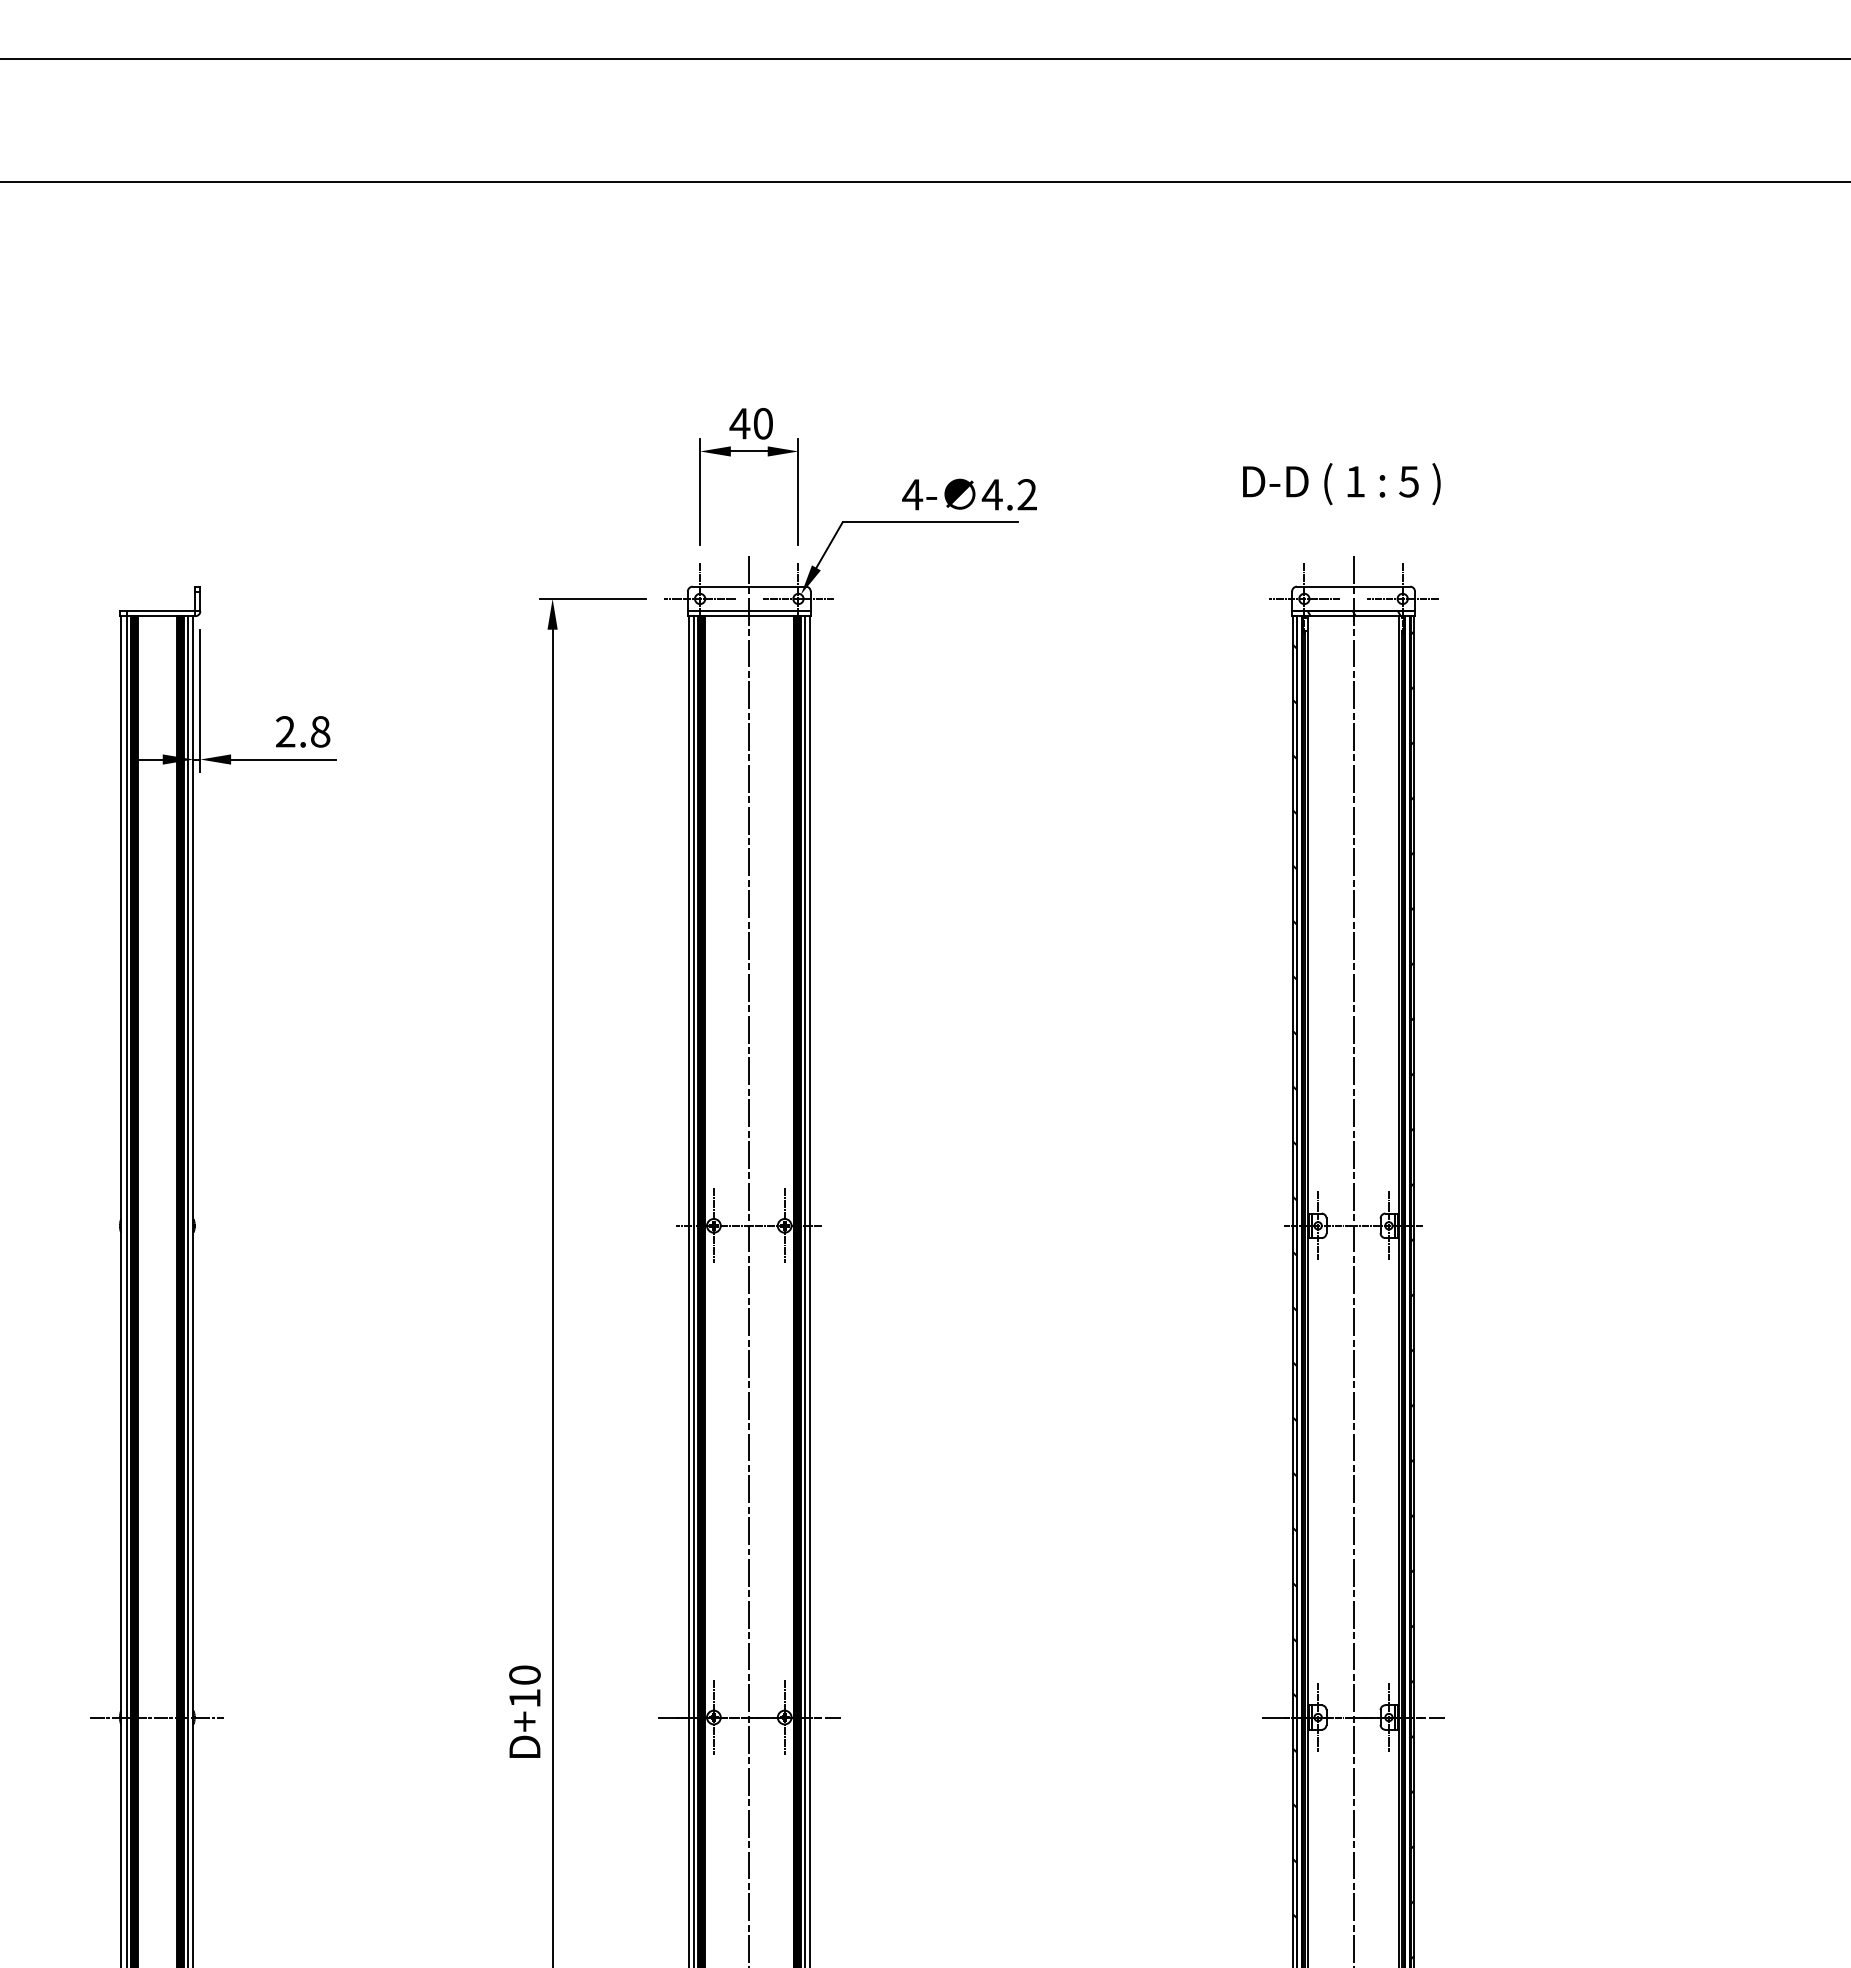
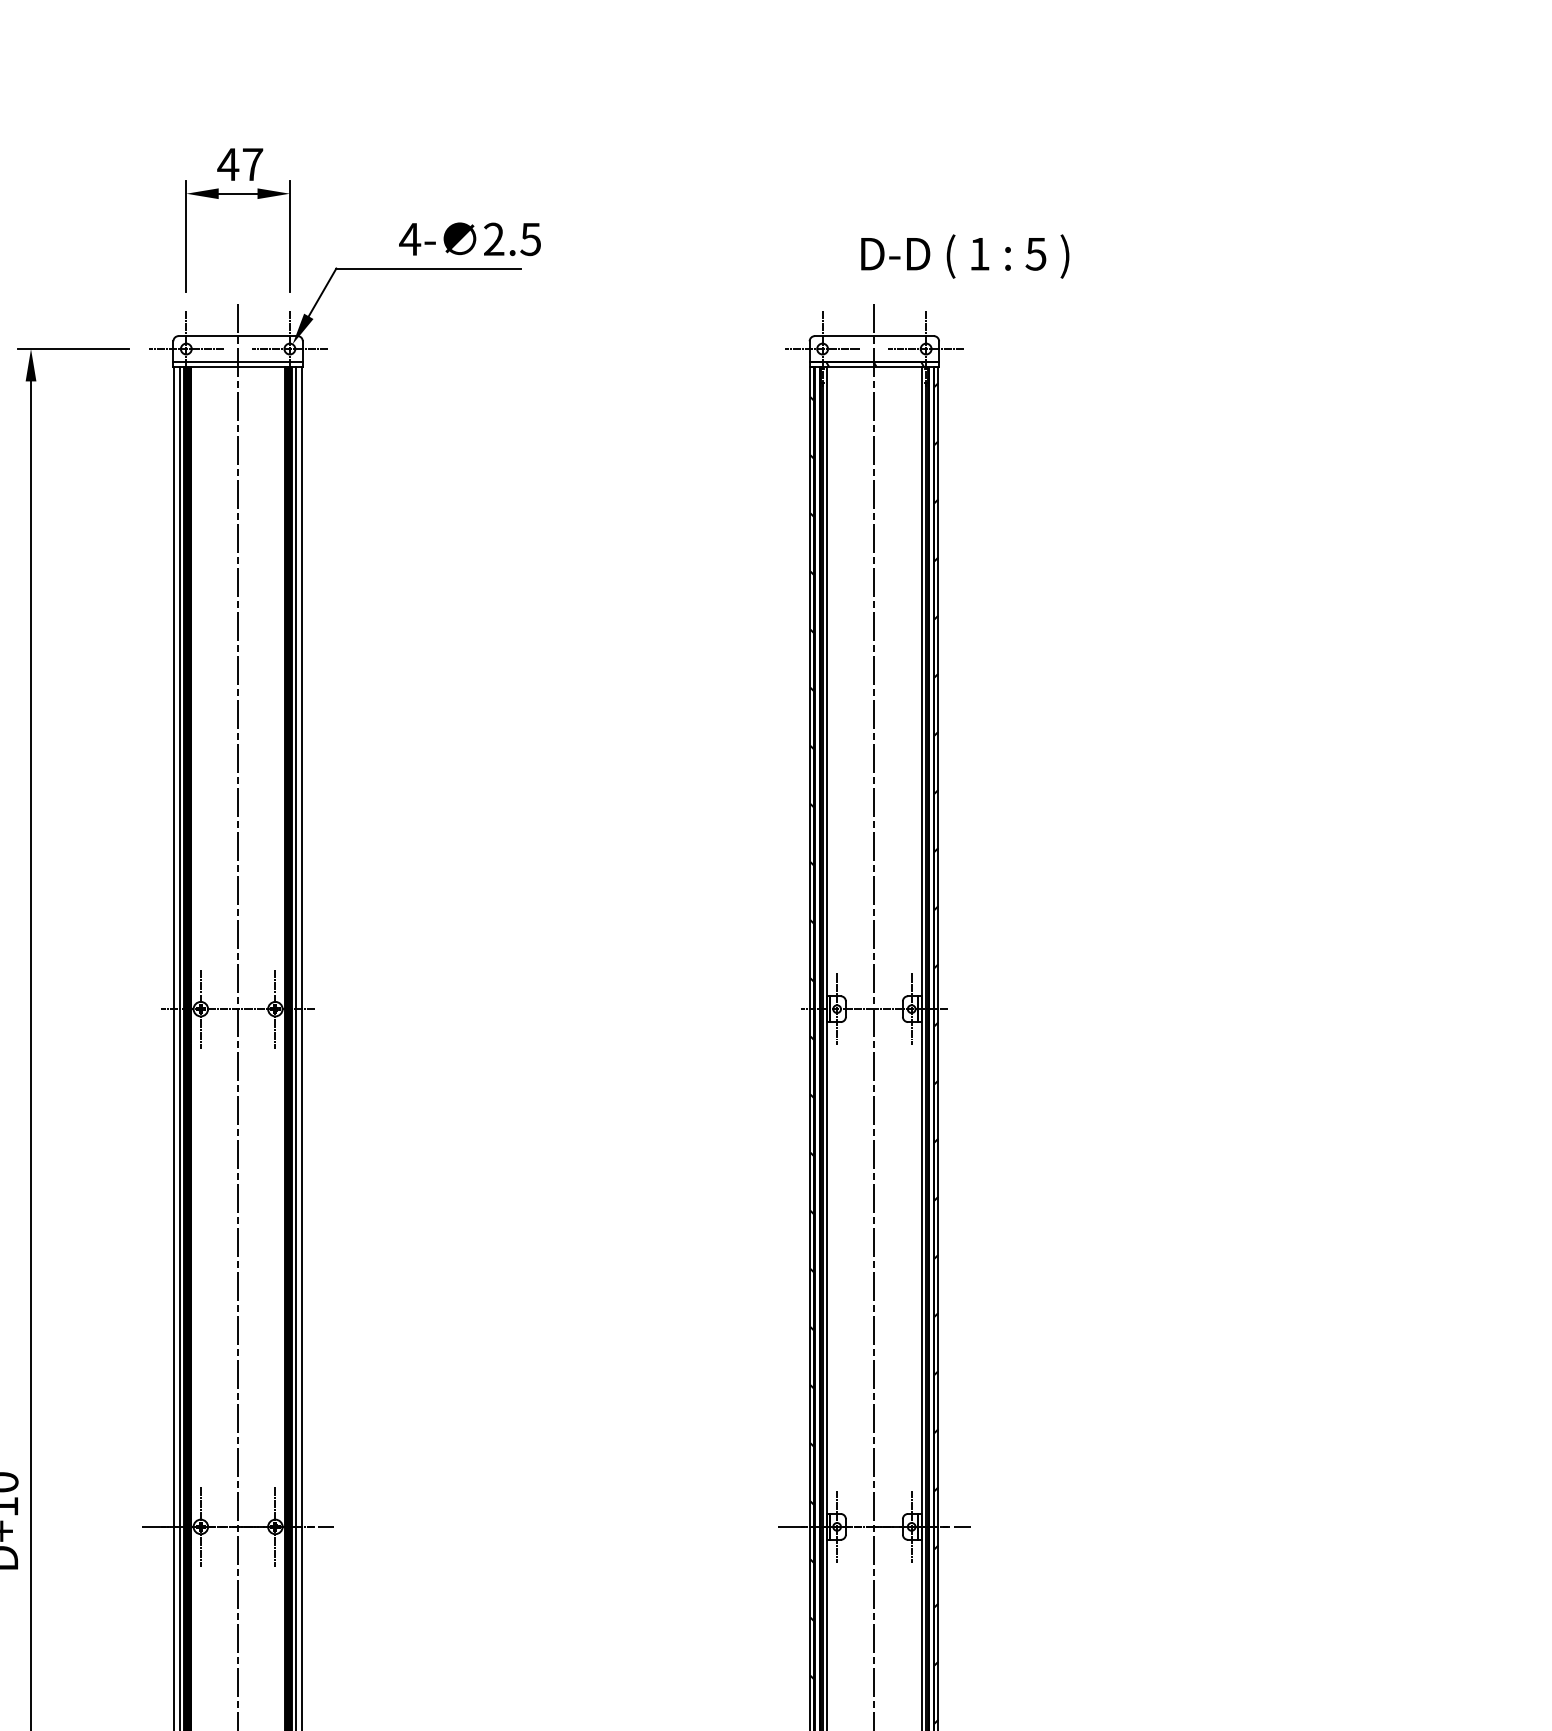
text: (763, 423) -> (253, 164), 40 -> 47
text: (1341, 484) -> (964, 256), moved
text: (1008, 494) -> (511, 239), 4.2 -> 2.5

